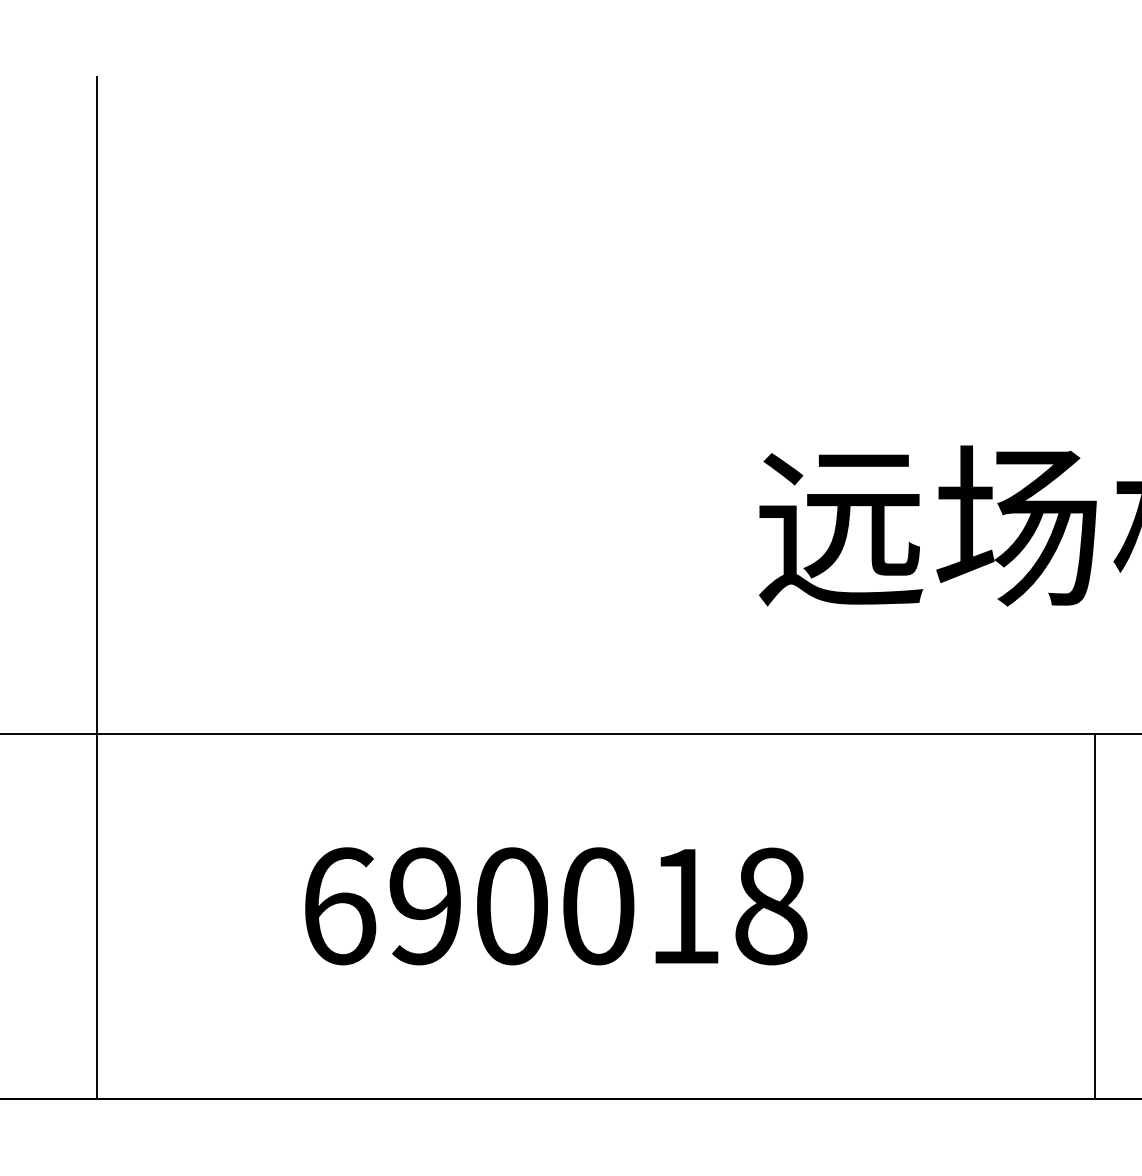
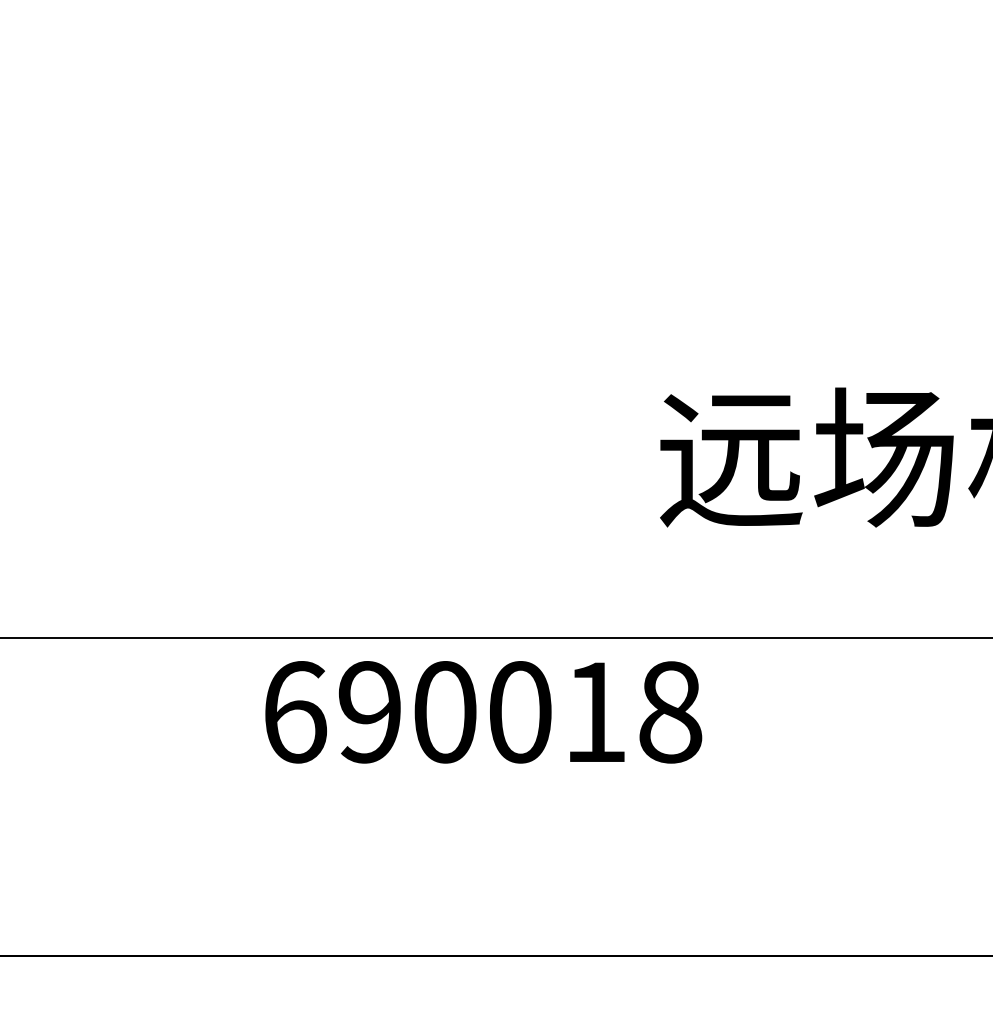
line: (96, 588) -> (83, 511), removed
text: (556, 906) -> (483, 712), moved
line: (1094, 915) -> (951, 796), removed

